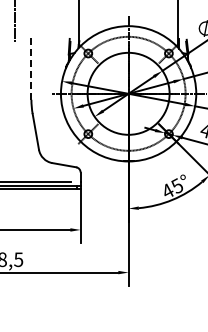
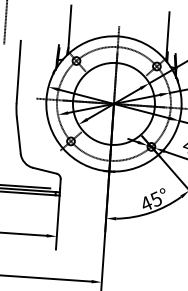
line: (31, 68) -> (18, 72), dashed -> solid

